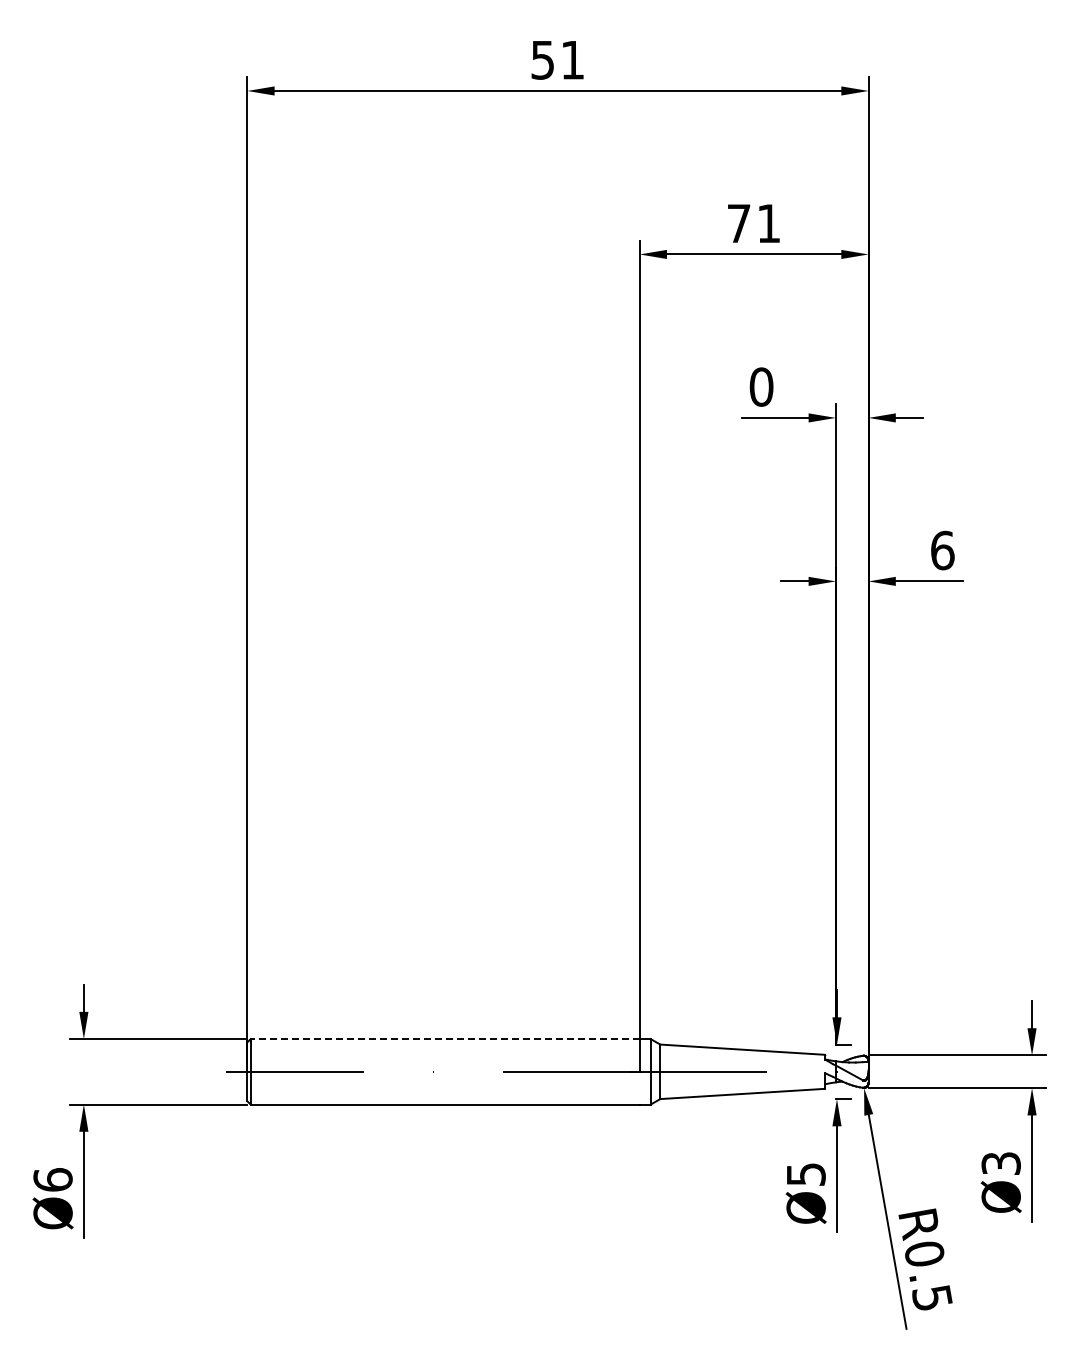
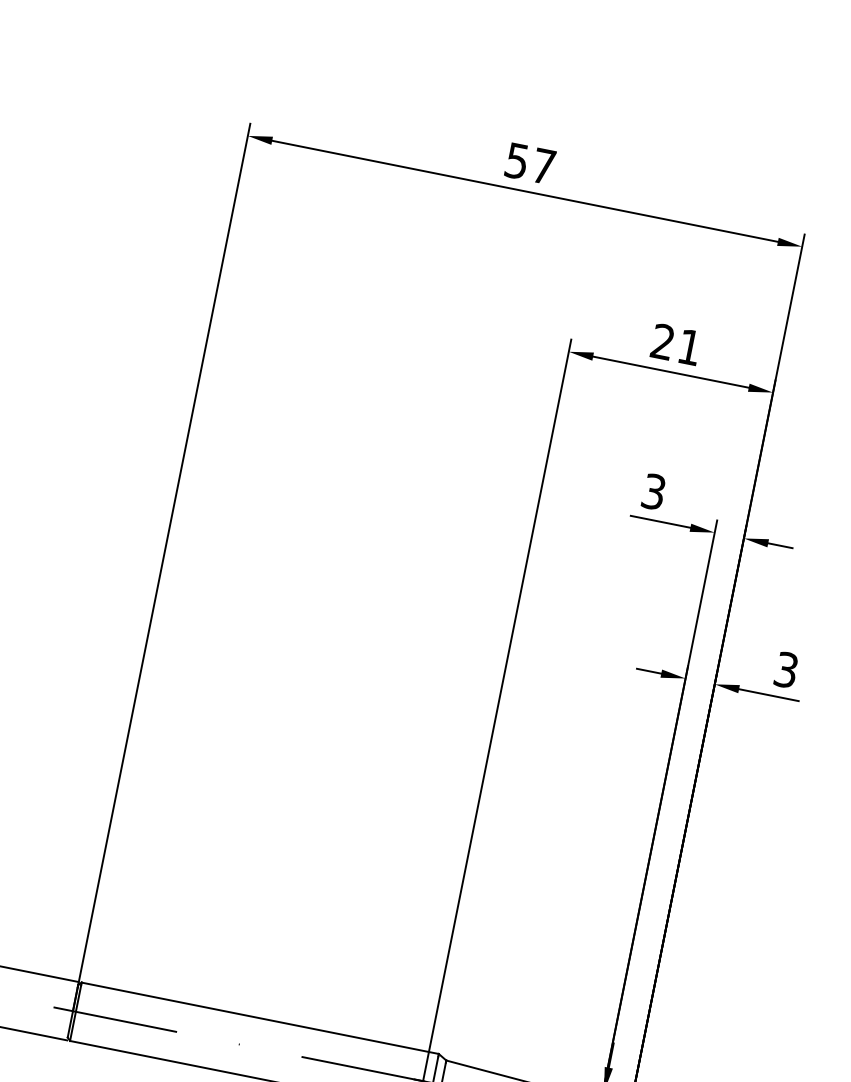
text: (572, 60) -> (543, 166), 51 -> 57
text: (738, 222) -> (662, 340), 71 -> 21
text: (761, 386) -> (653, 491), 0 -> 3
text: (942, 550) -> (786, 669), 6 -> 3
line: (445, 1039) -> (255, 1017), dashed -> solid

